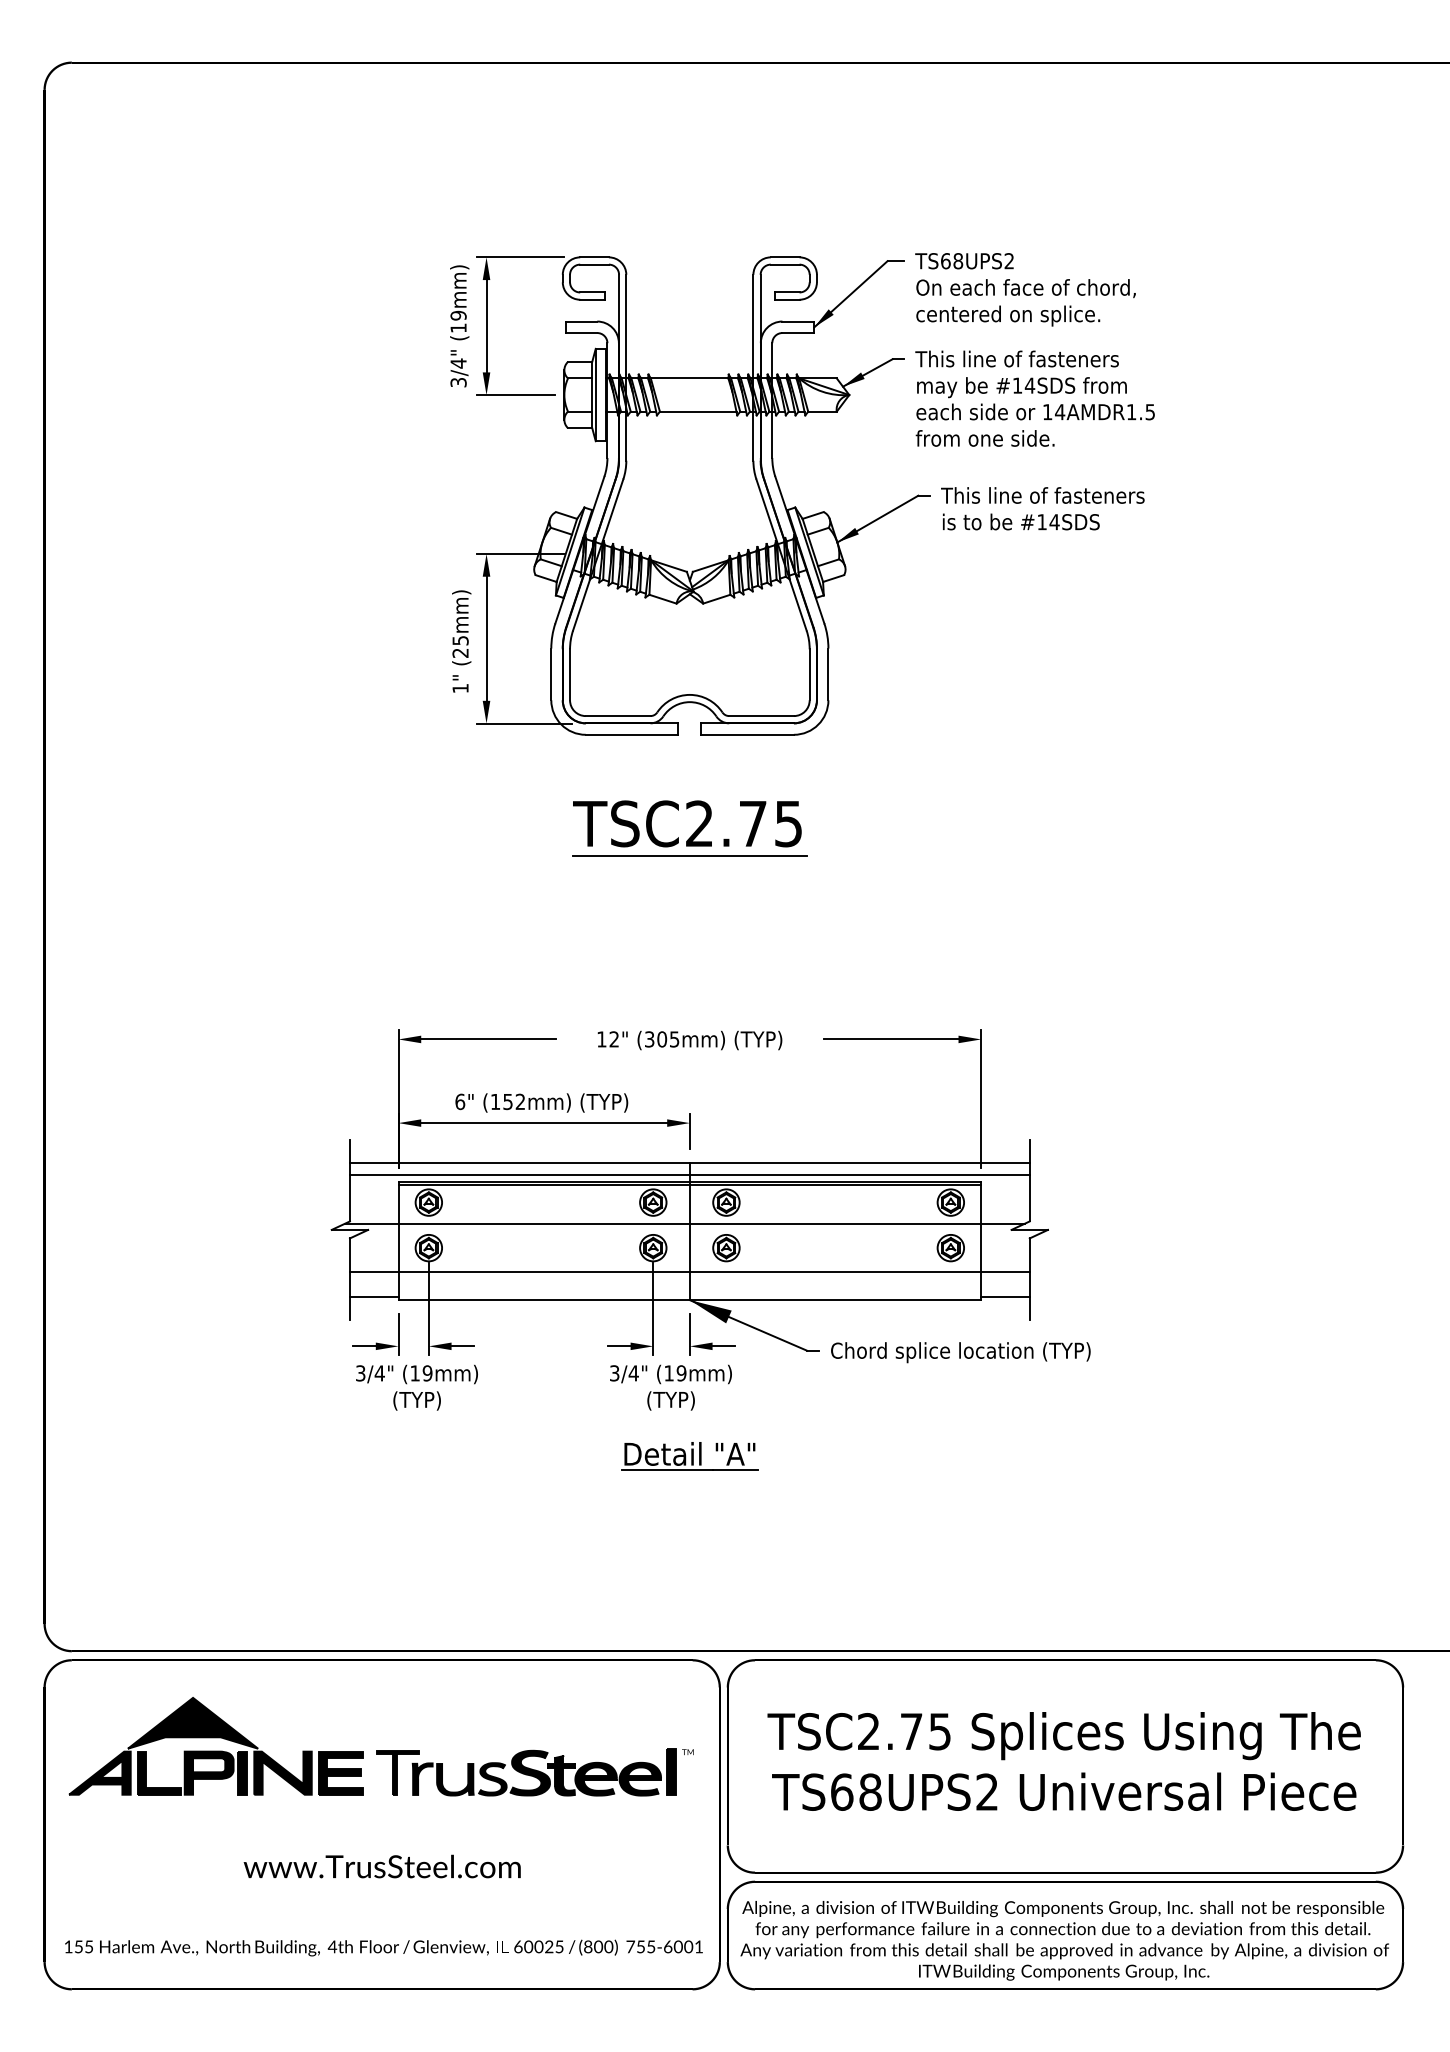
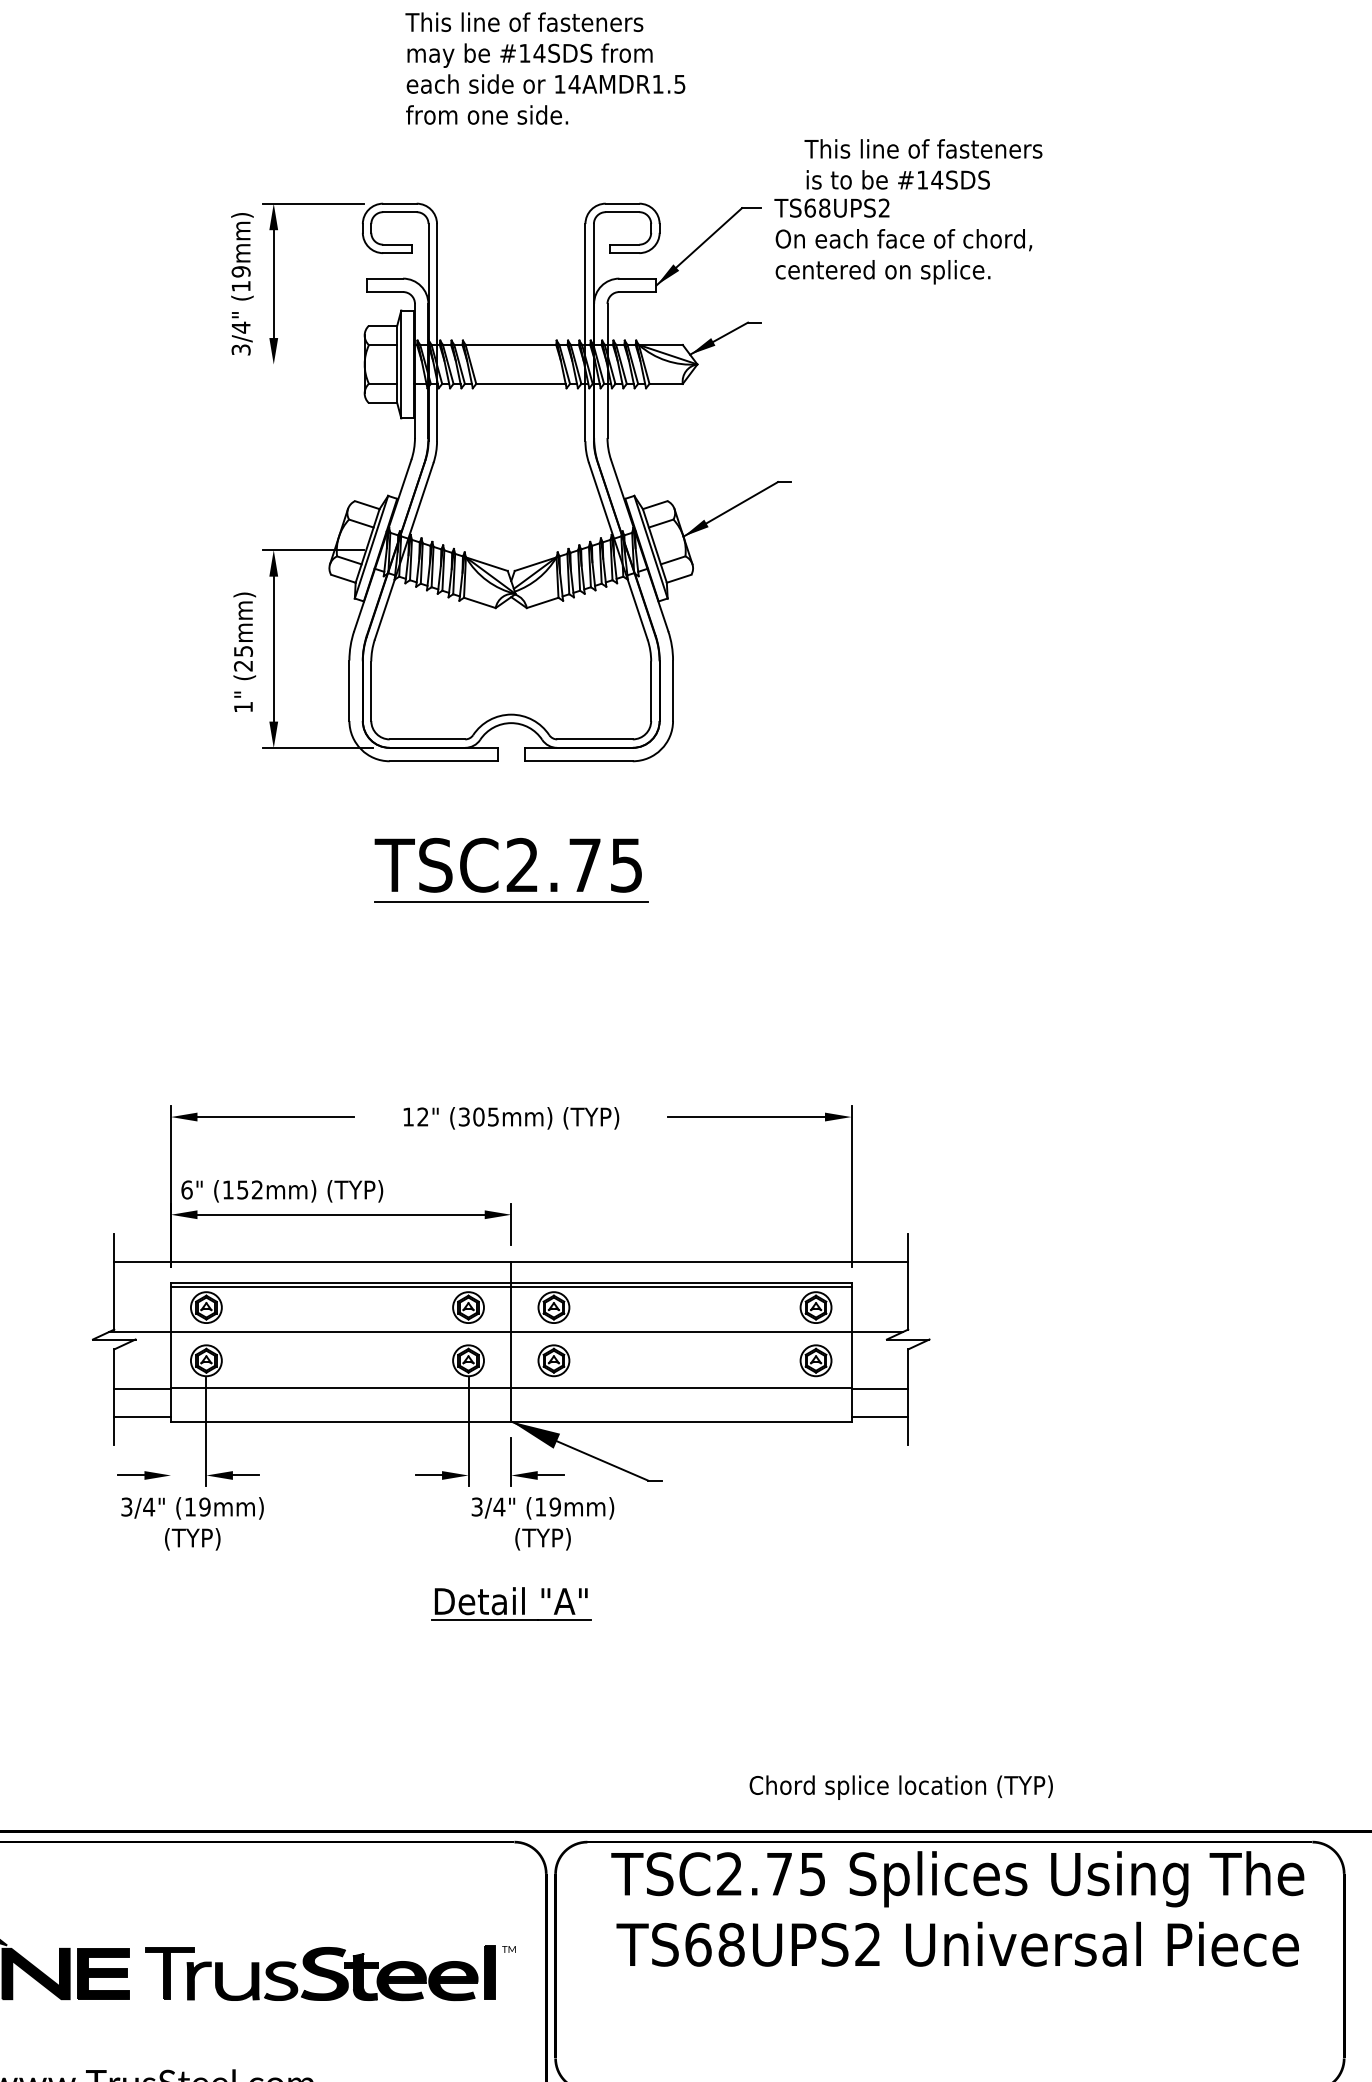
line: (515, 395) -> (307, 364), removed
text: (1034, 398) -> (544, 68), moved
text: (1042, 508) -> (923, 164), moved
text: (541, 1102) -> (281, 1190), moved
line: (689, 1175) -> (510, 1275), removed
line: (398, 1334) -> (170, 1461), removed
text: (960, 1352) -> (900, 1787), moved
text: (670, 1387) -> (542, 1523), moved
text: (1063, 1761) -> (956, 1908), moved

